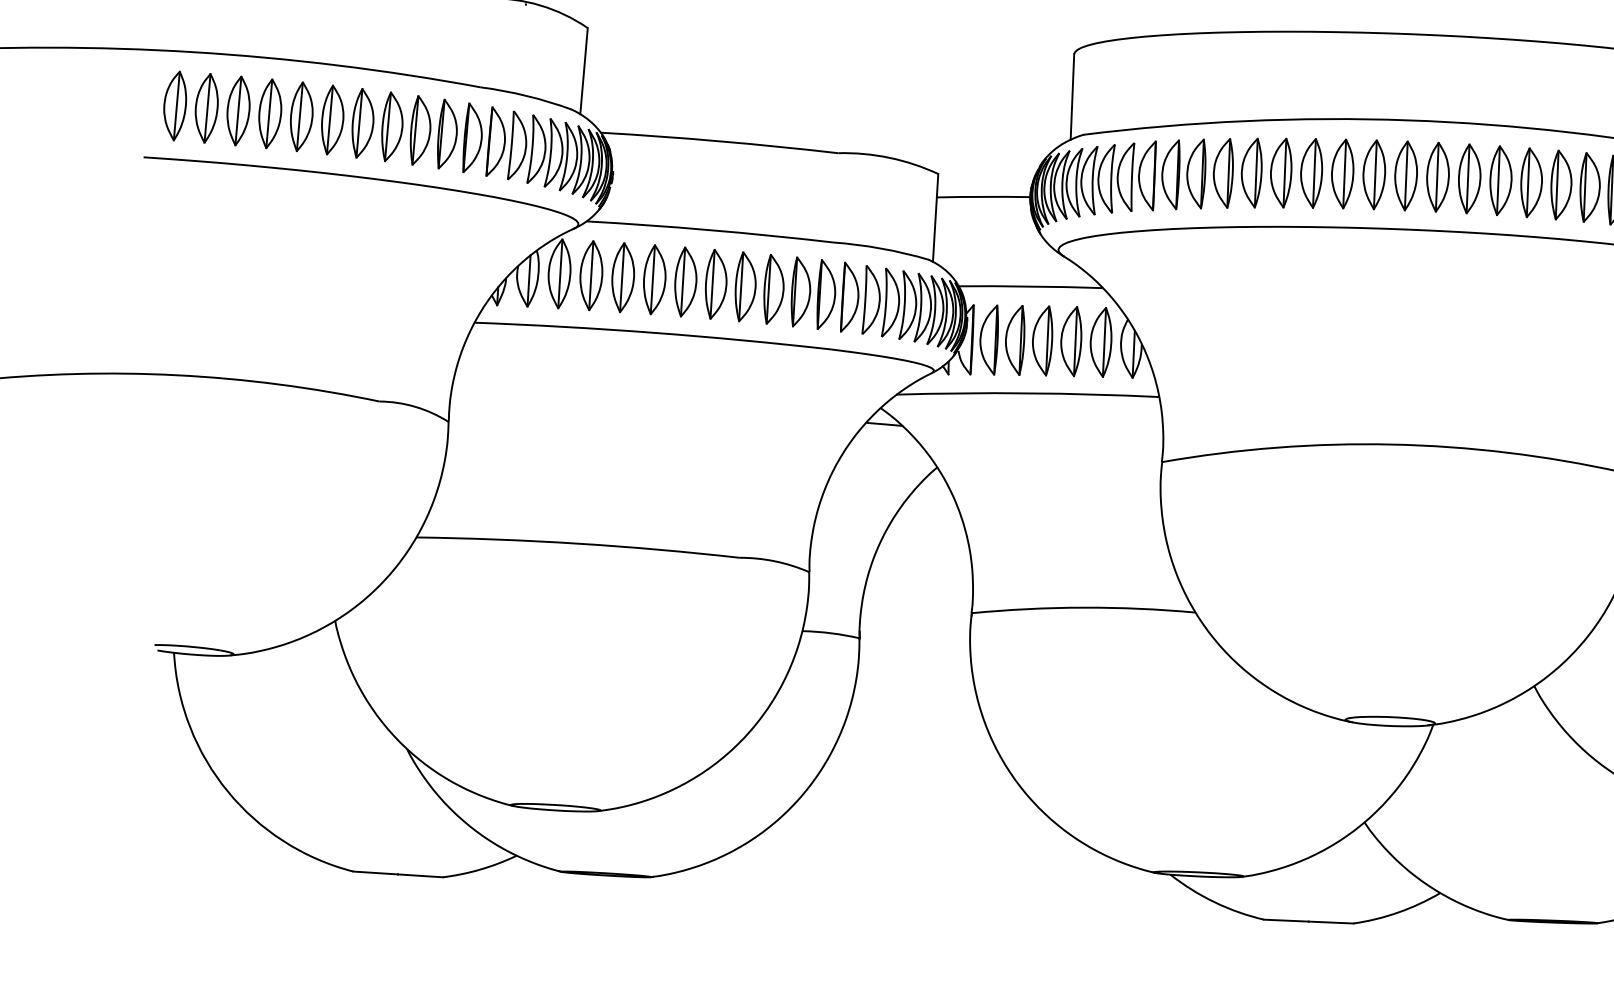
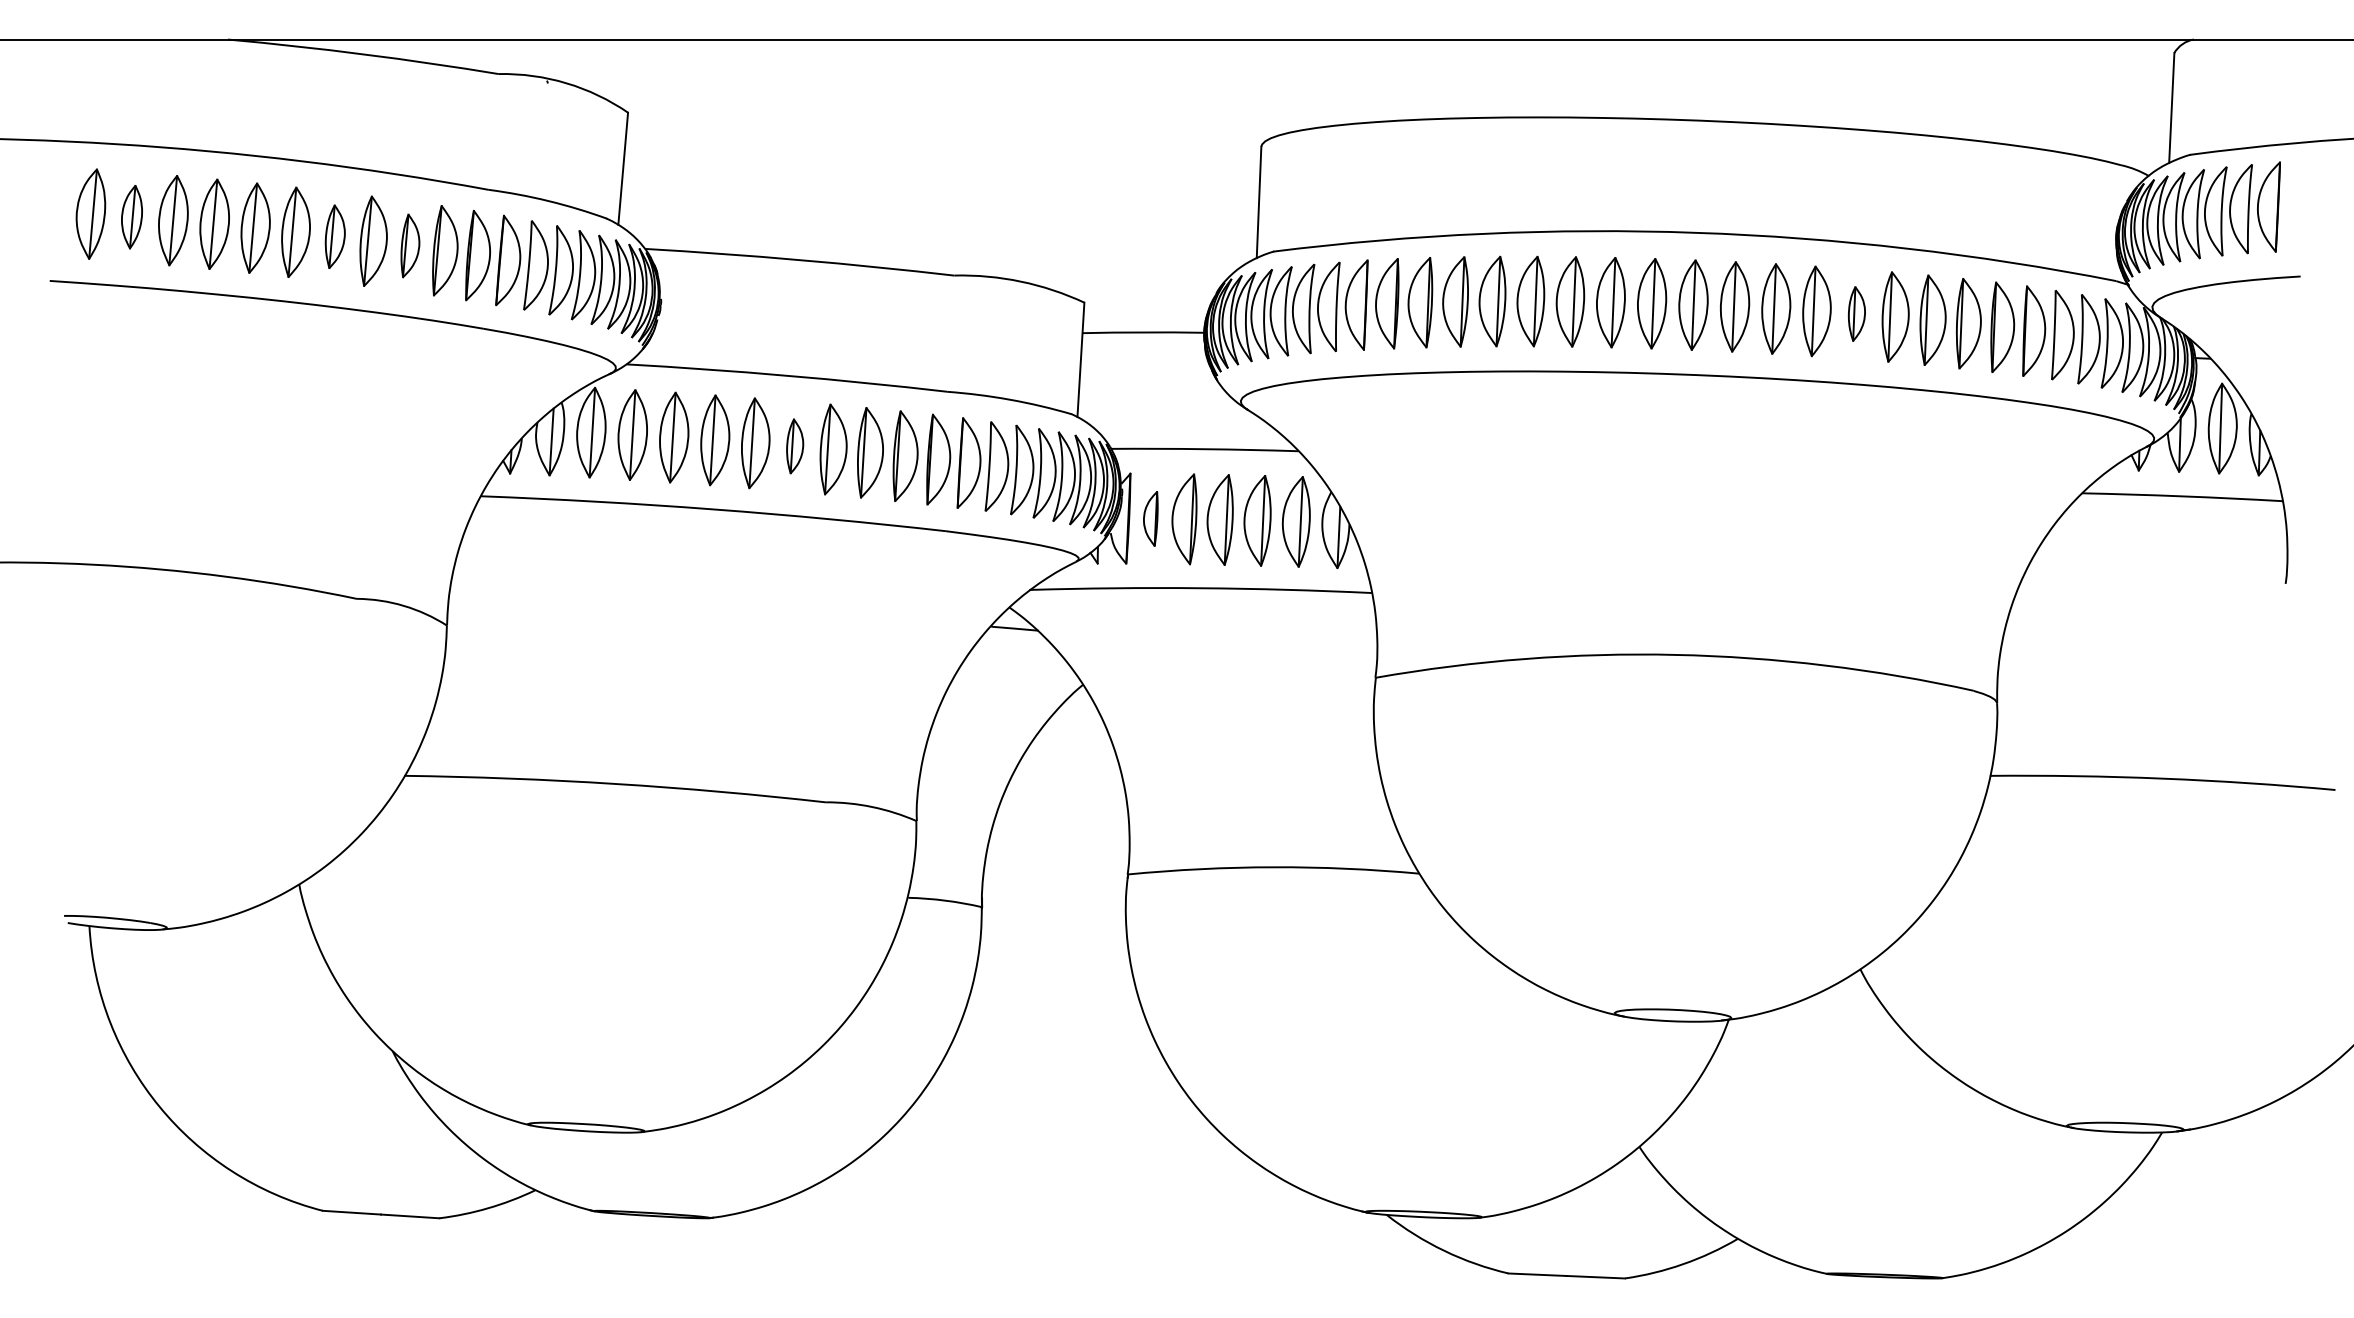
part: (206, 107) -> (131, 216), size x0.7
part: (362, 123) -> (334, 236), size x0.7
part: (420, 130) -> (410, 245), size x0.7
part: (1531, 182) -> (1856, 313), size x0.6
part: (715, 284) -> (794, 446), size x0.6
part: (989, 339) -> (1150, 518), size x0.6

